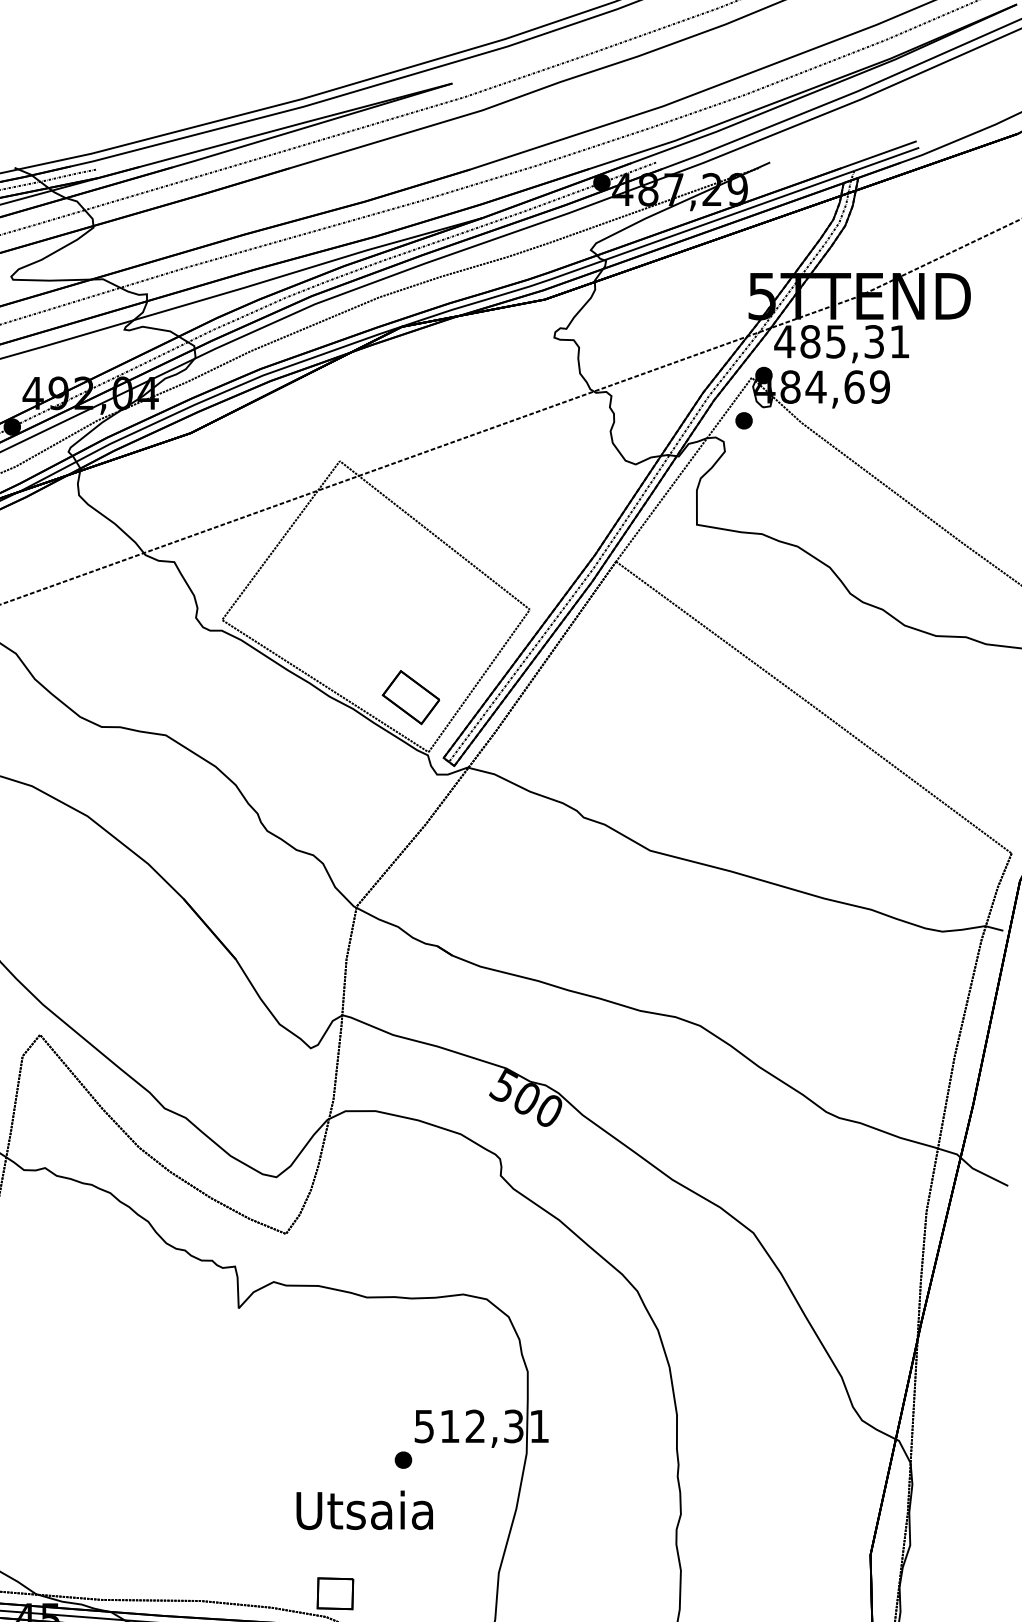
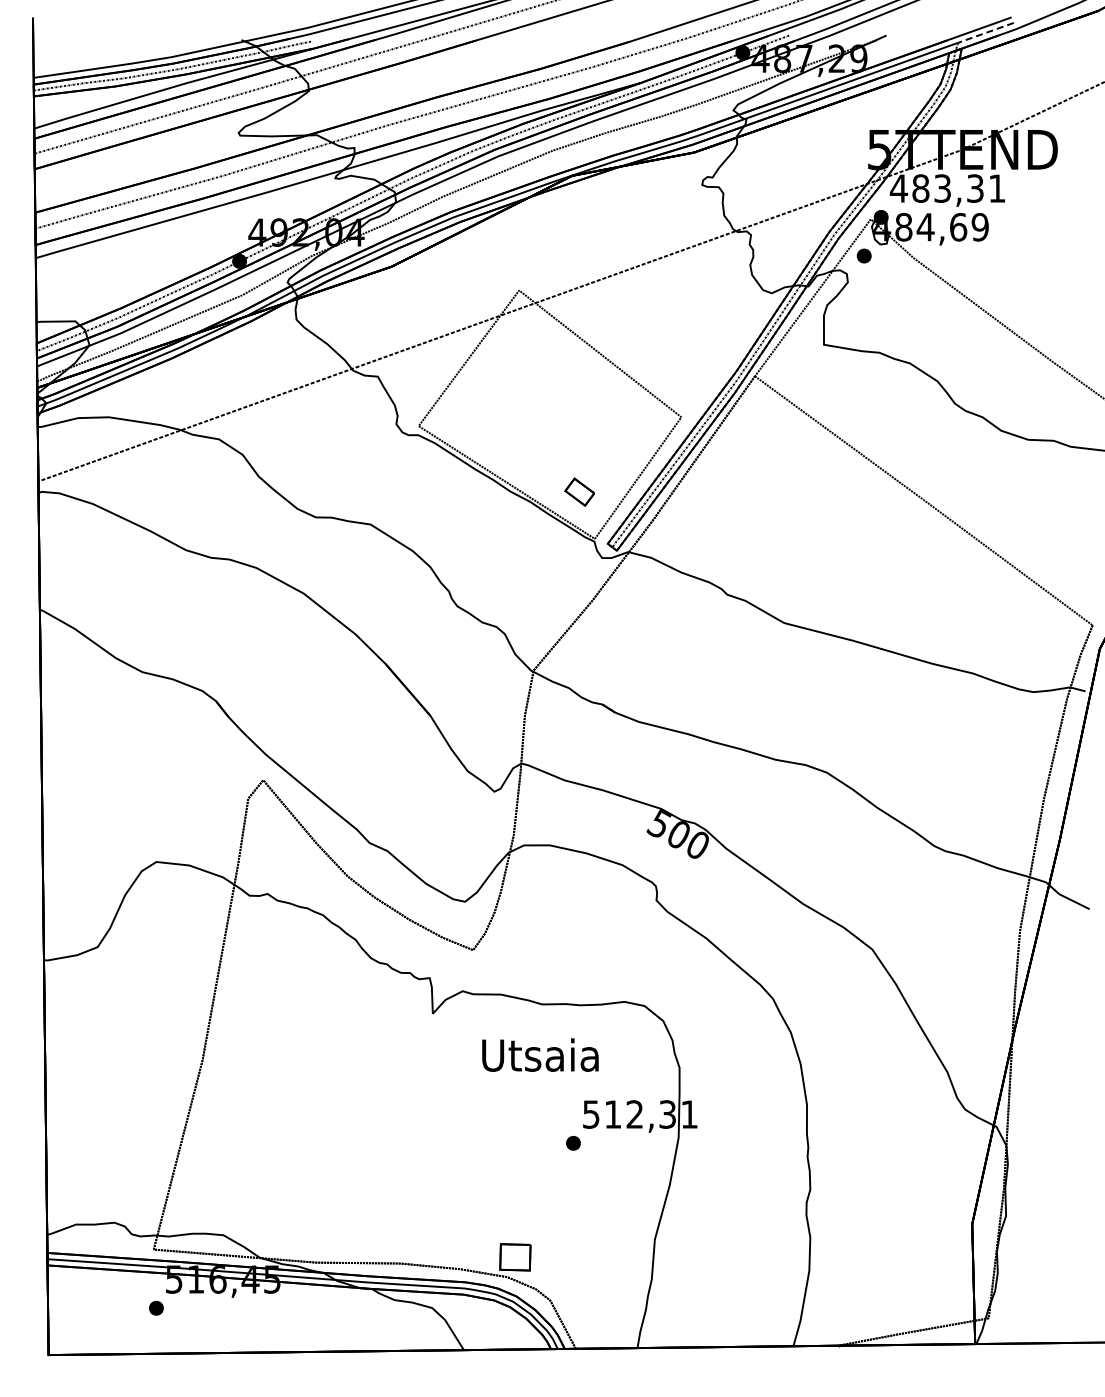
line: (886, 160) -> (985, 33), solid -> dashed
text: (835, 341) -> (942, 188), 485,31 -> 483,31
part: (410, 696) -> (579, 491), size x0.6
text: (364, 1509) -> (540, 1054), moved

